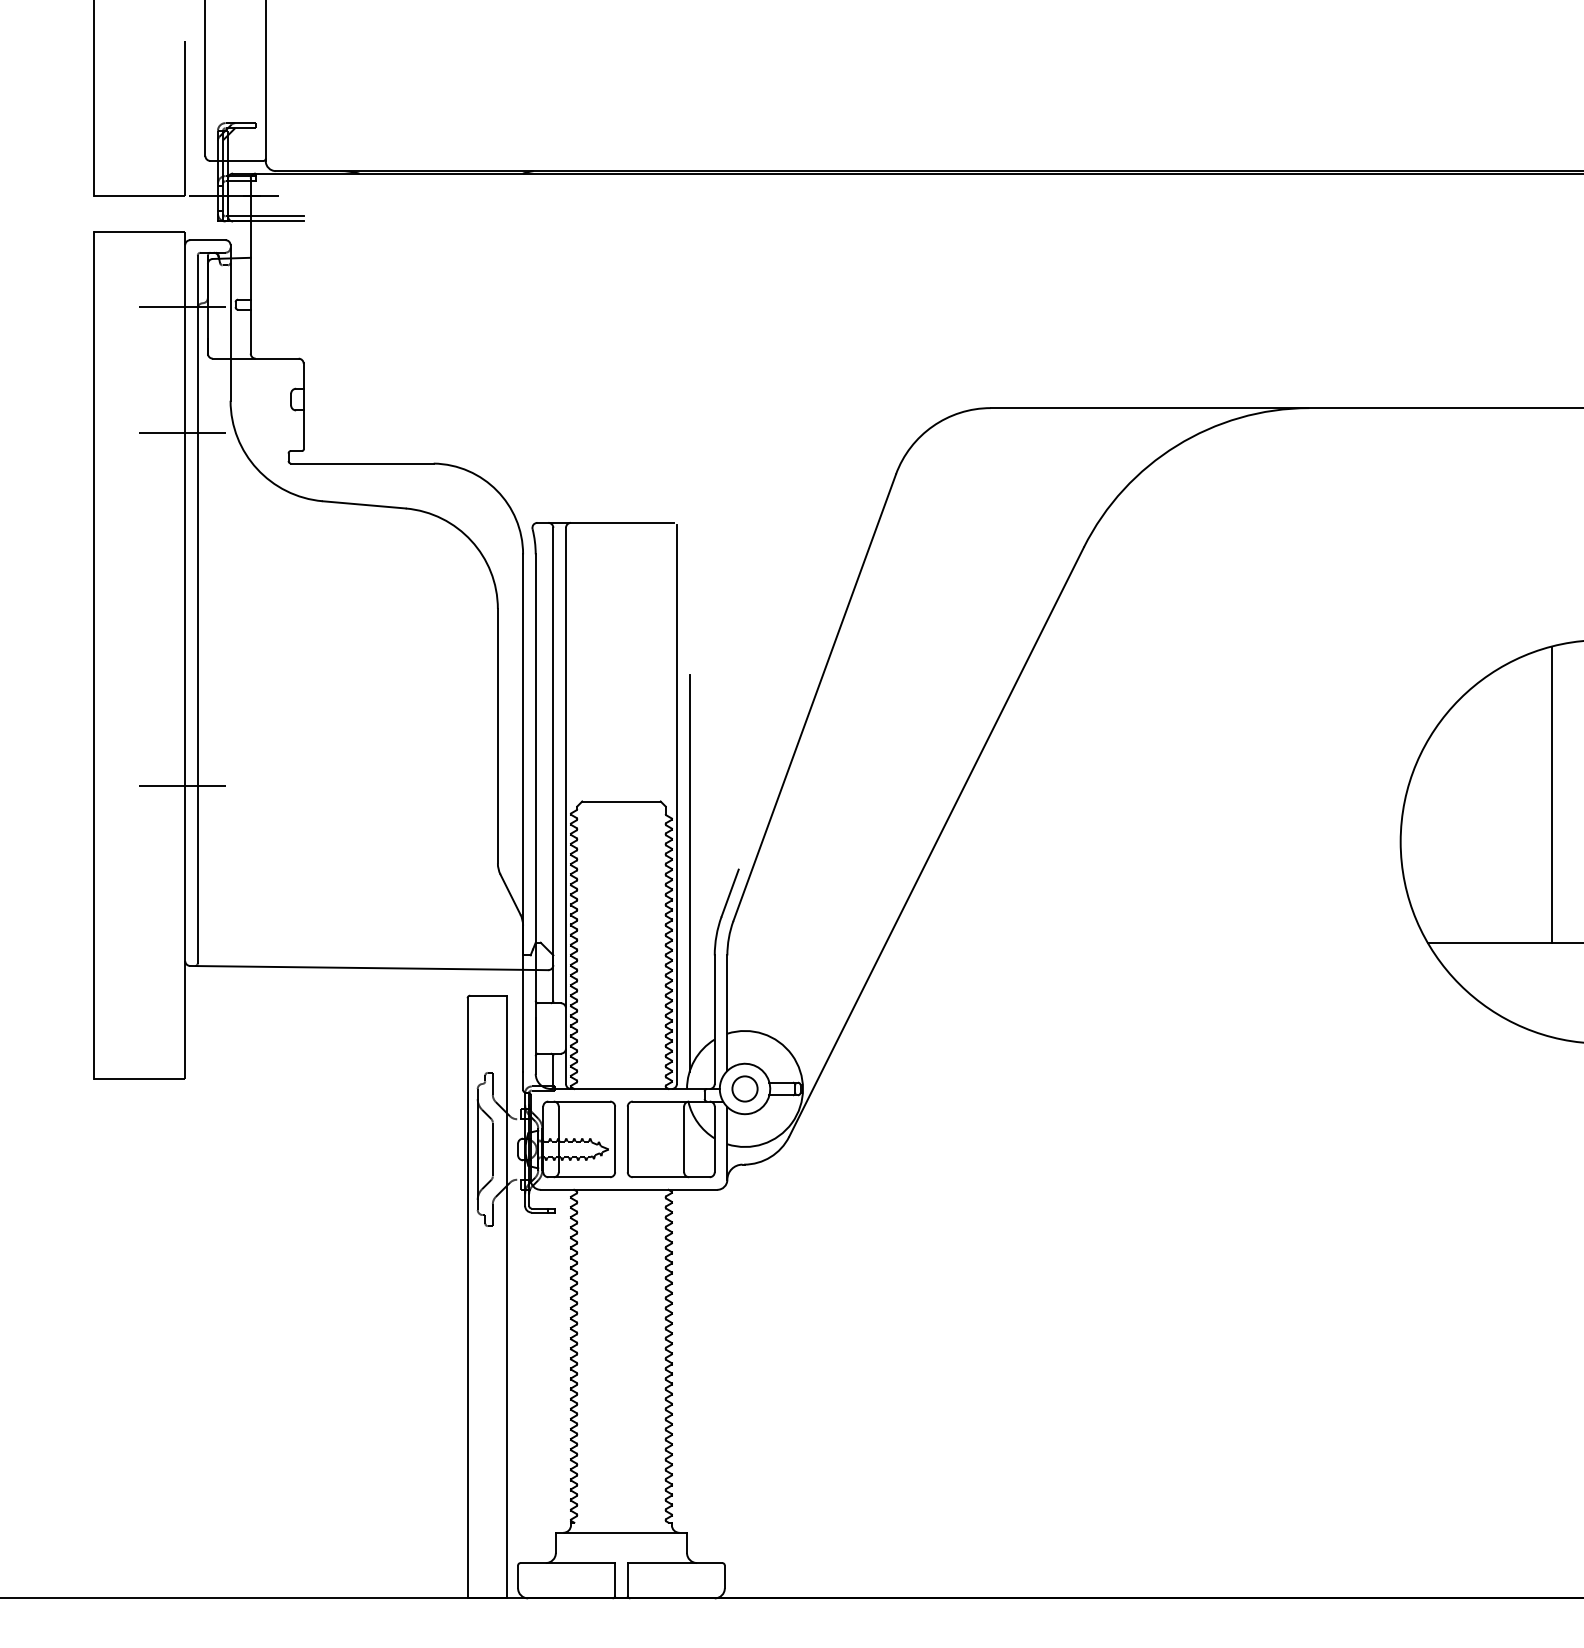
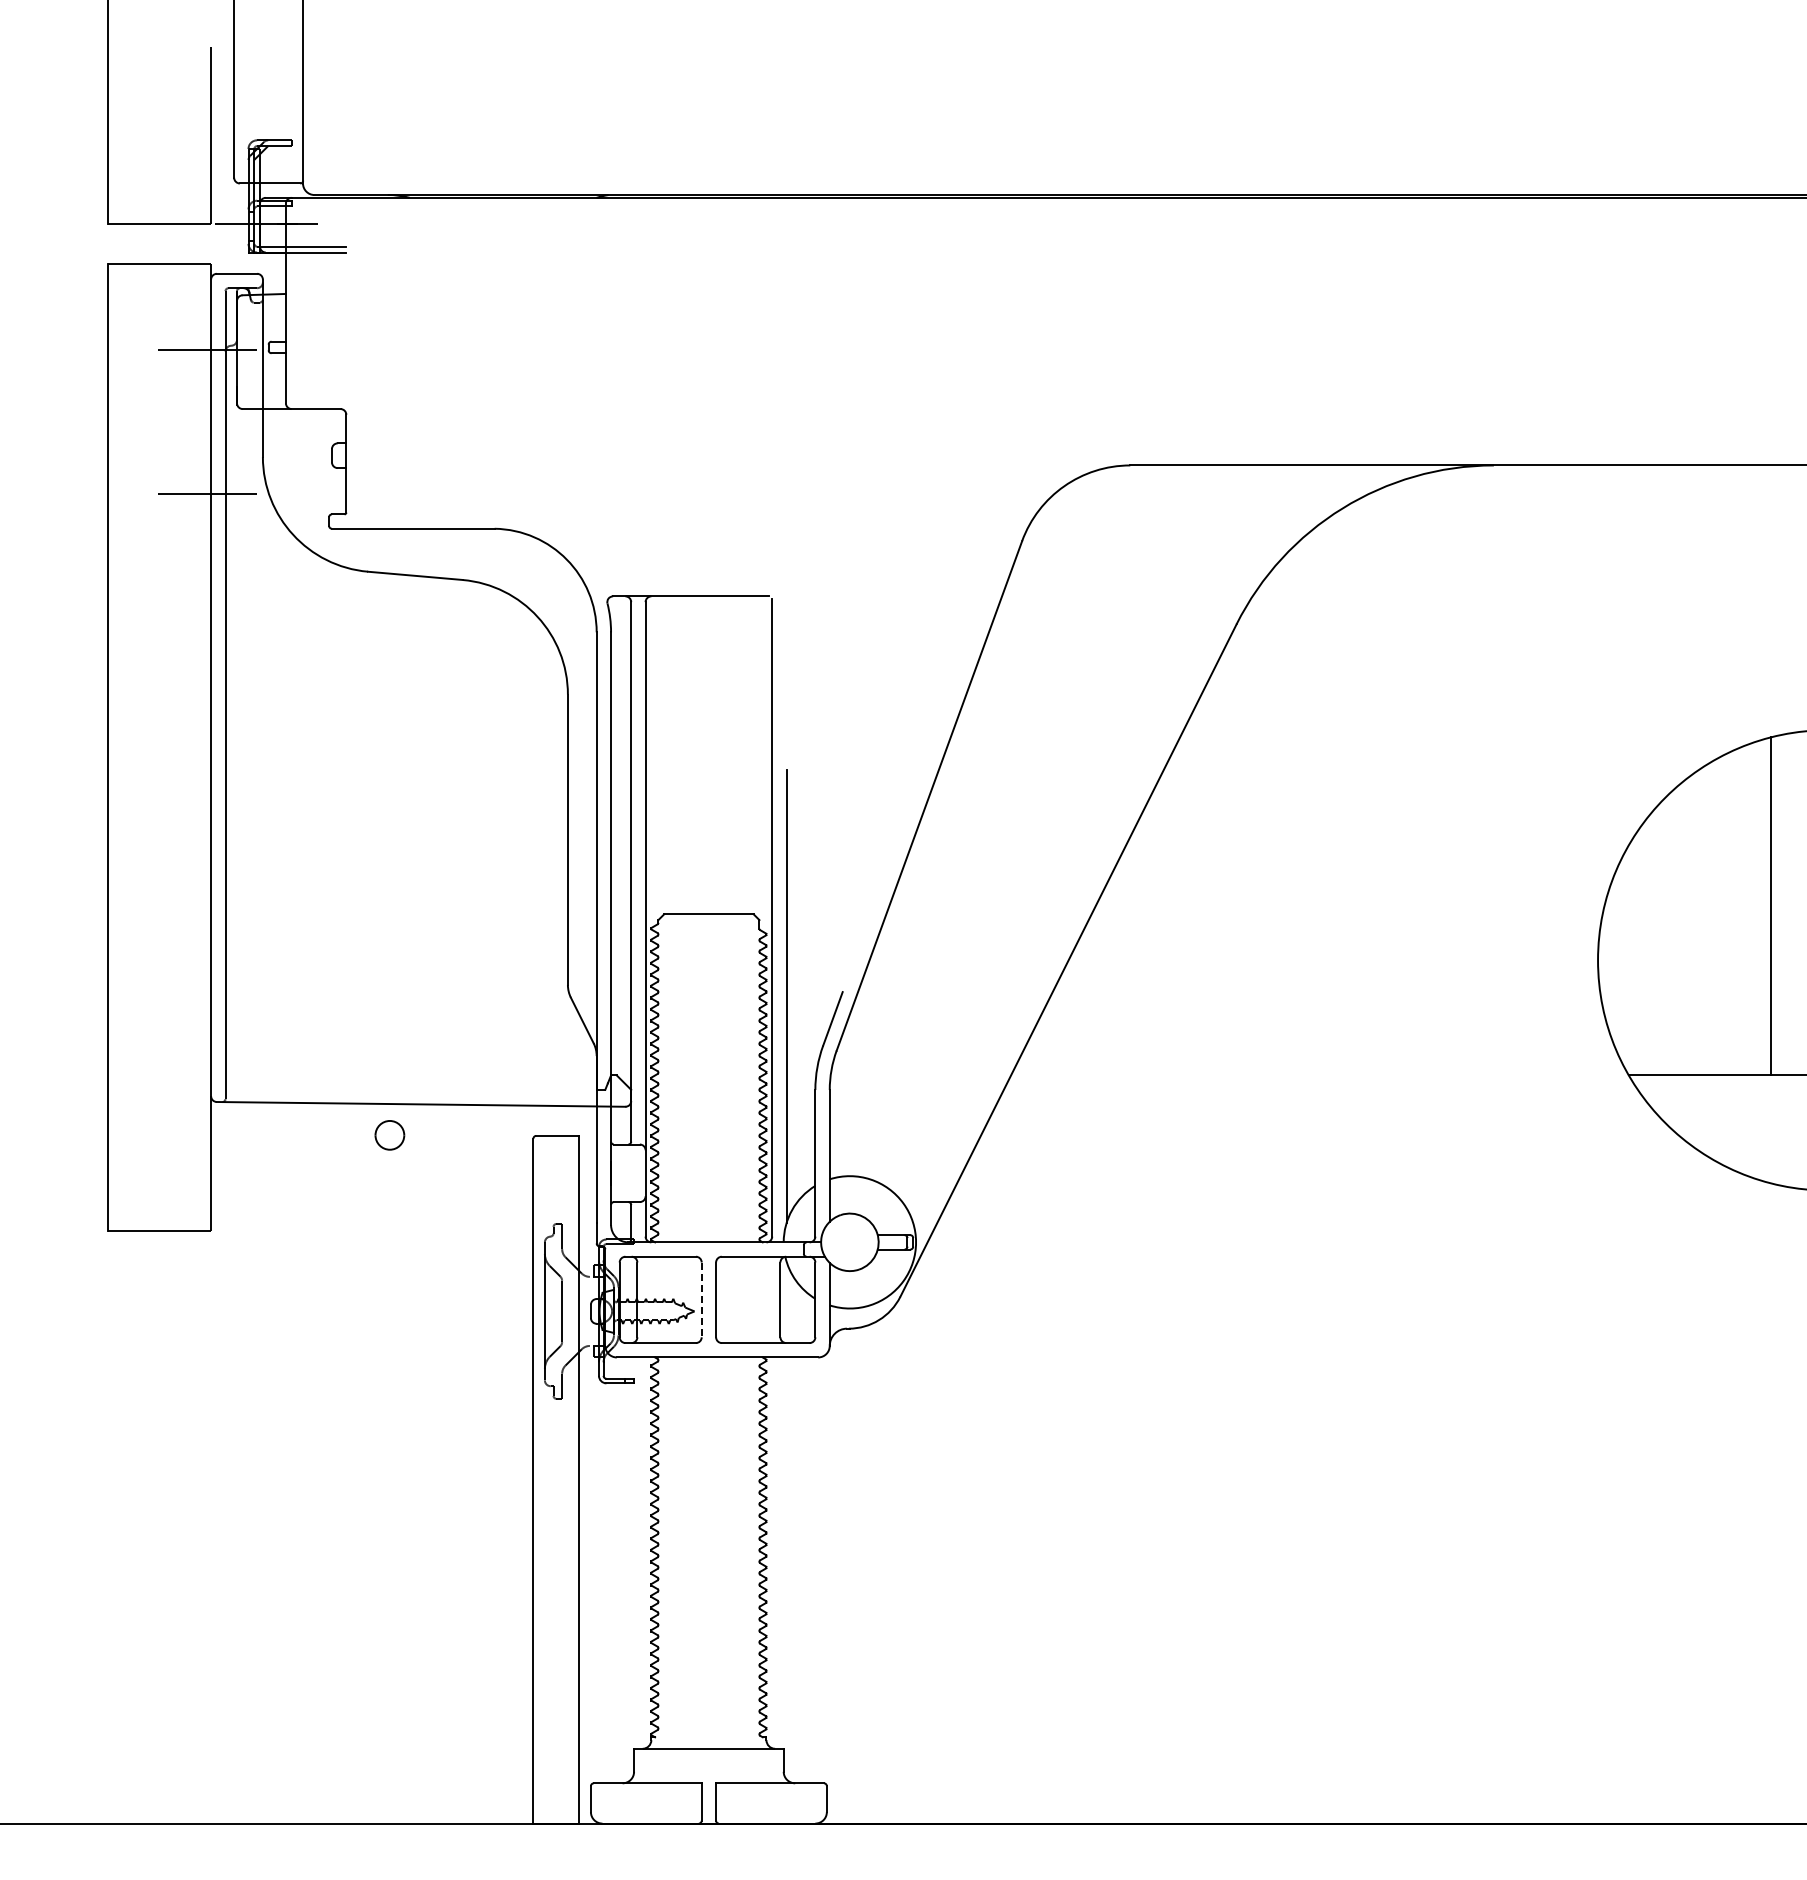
line: (182, 786) -> (207, 897), removed
part: (744, 1089) -> (389, 1135), moved
line: (614, 1139) -> (701, 1300), solid -> dashed

